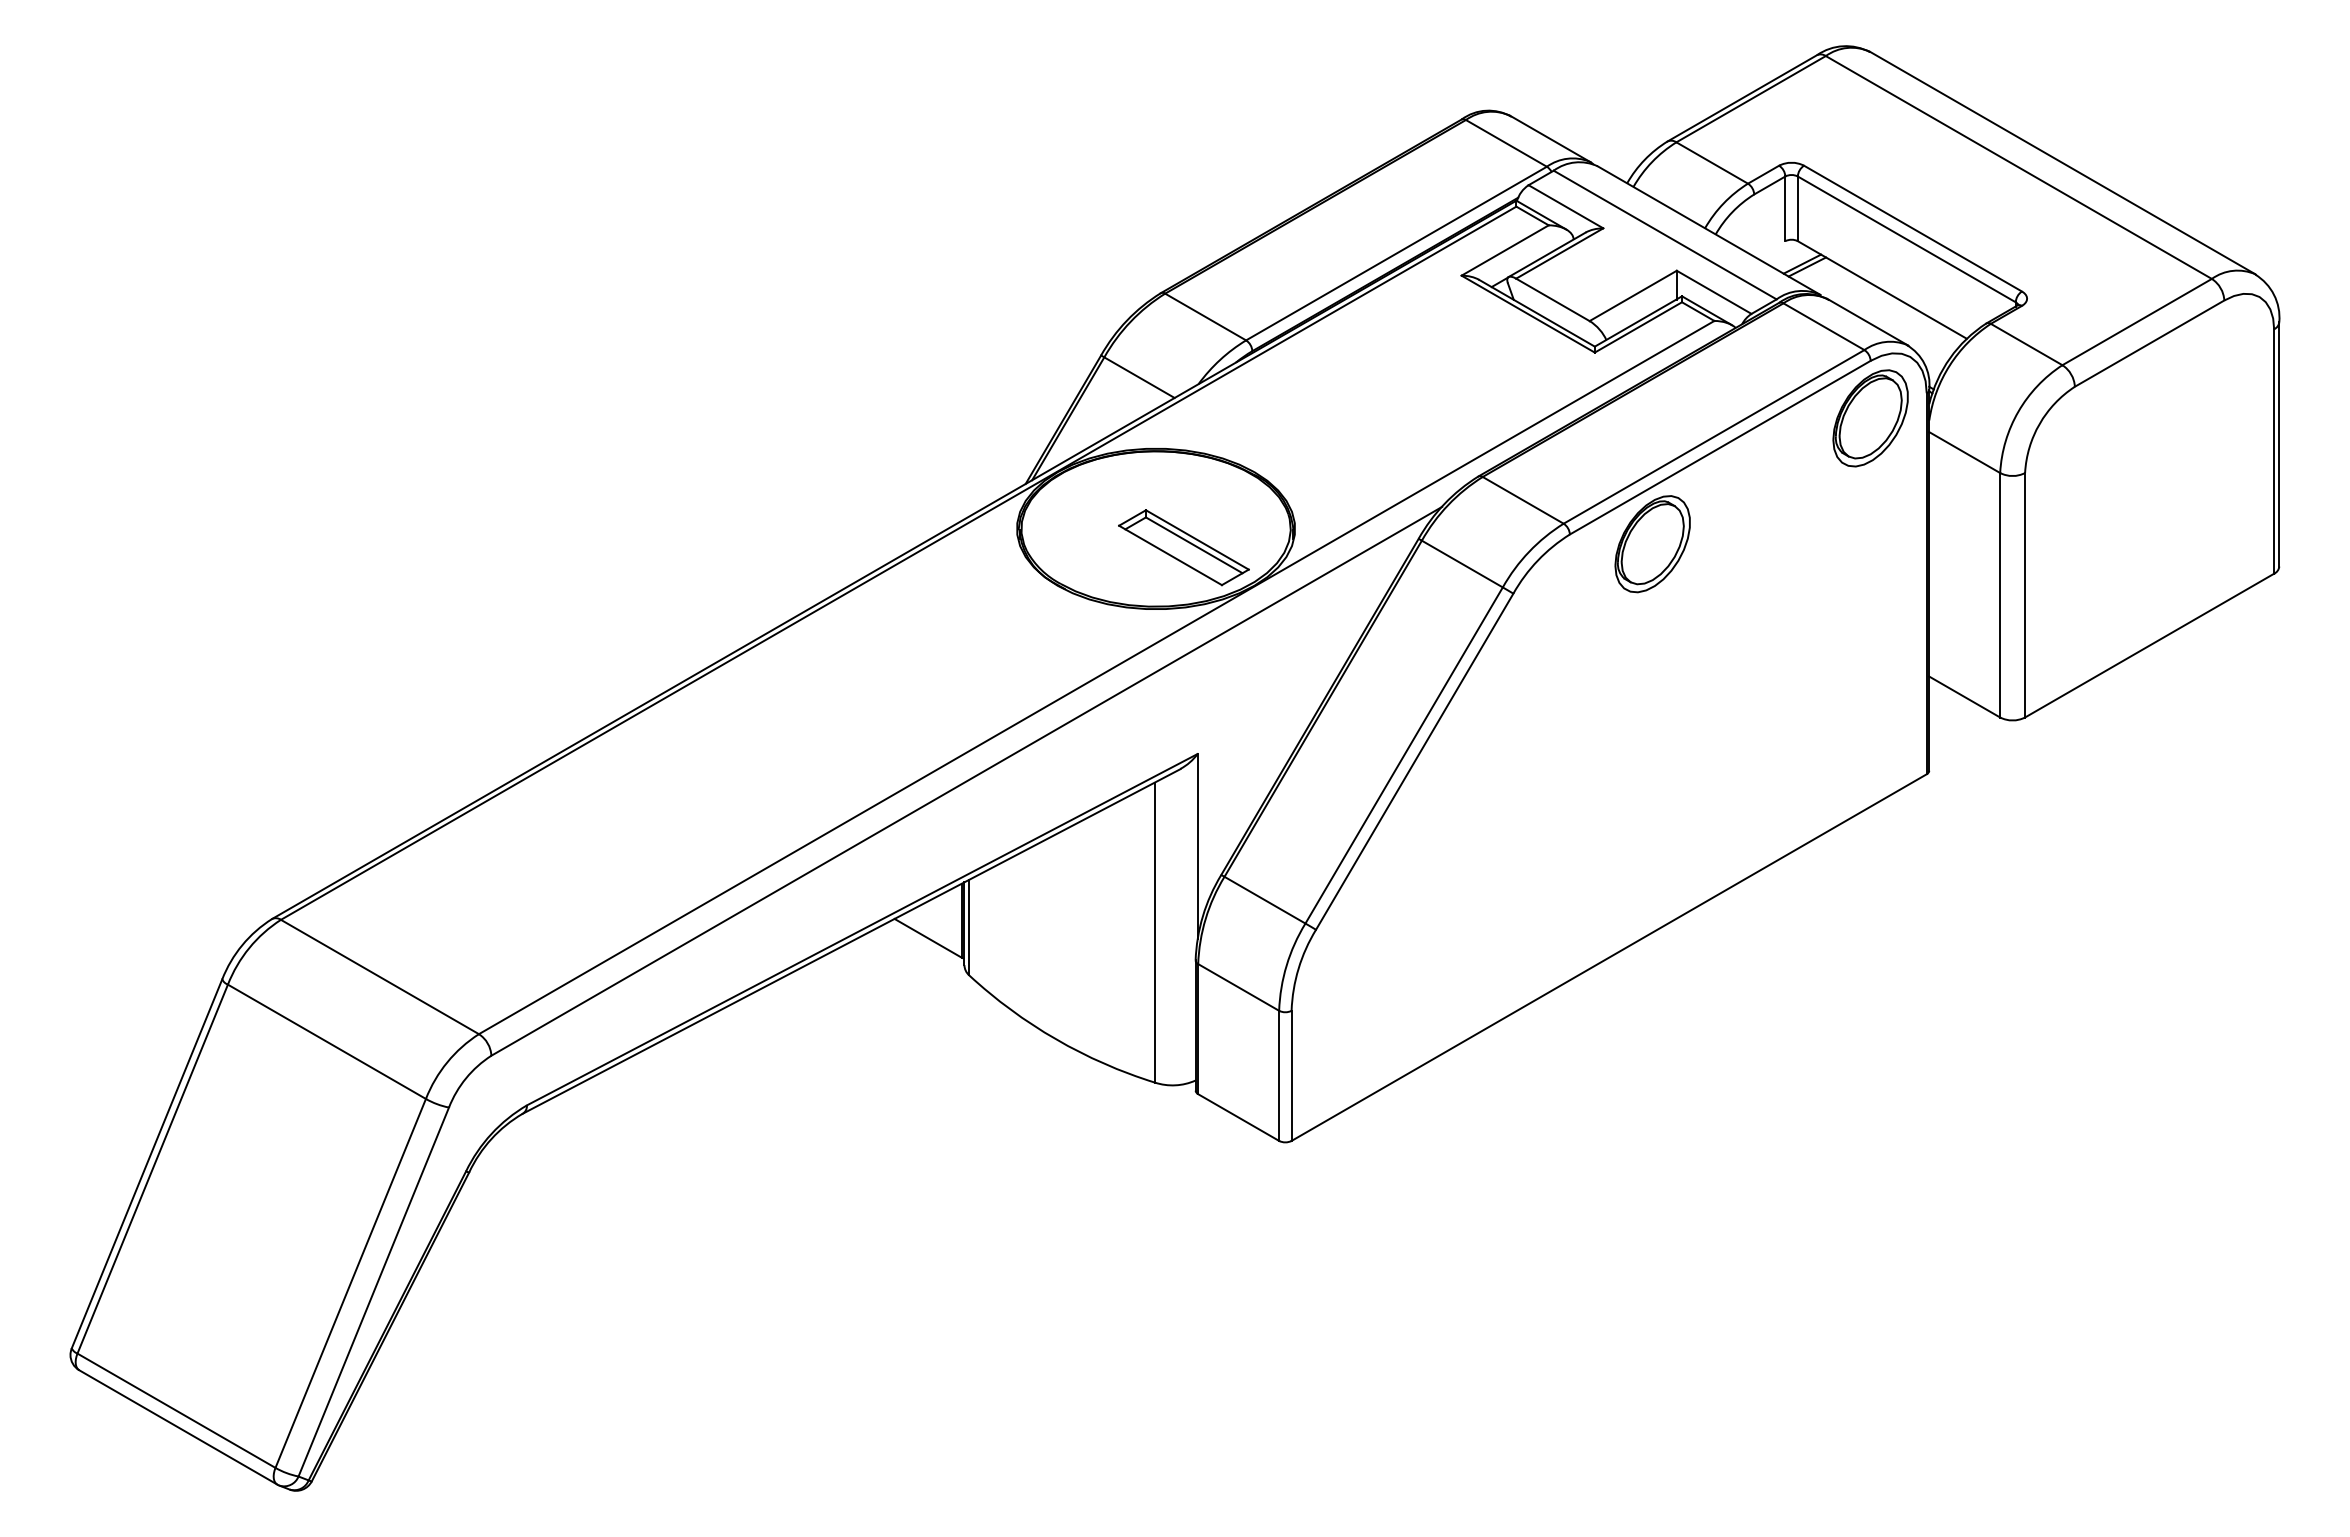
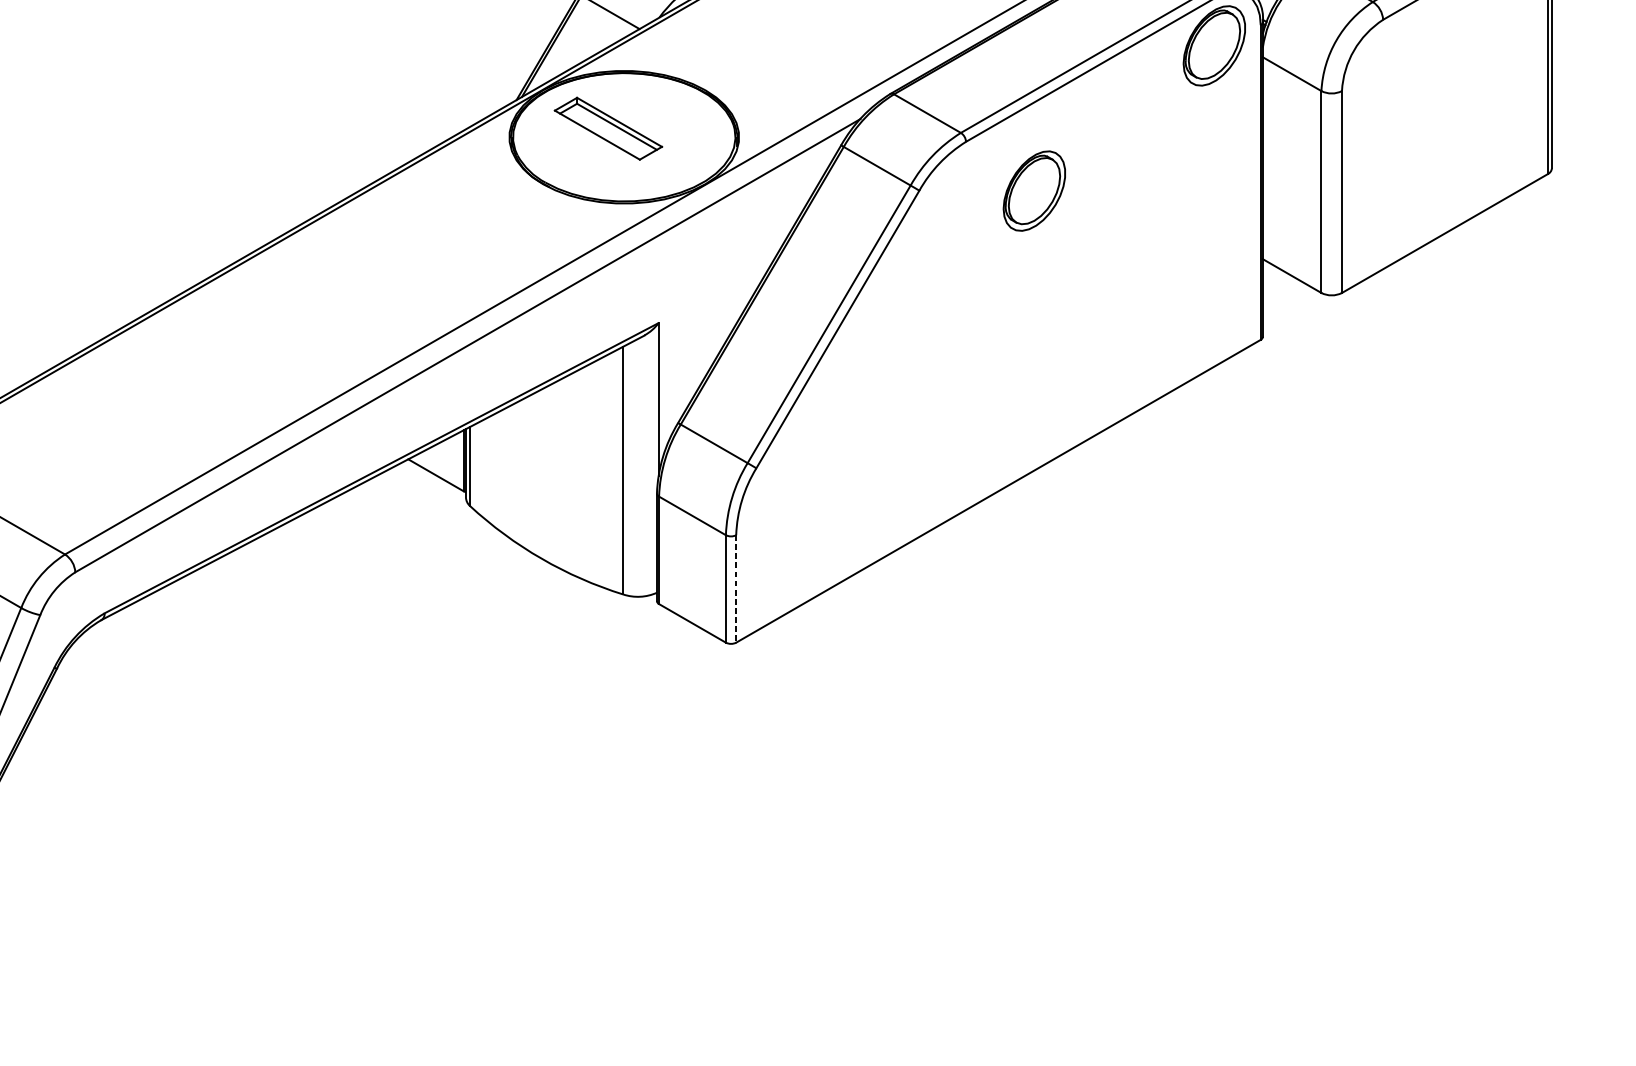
part: (1652, 544) -> (1034, 191), moved
part: (1183, 547) -> (608, 128), moved
line: (1291, 1076) -> (736, 589), solid -> dashed

